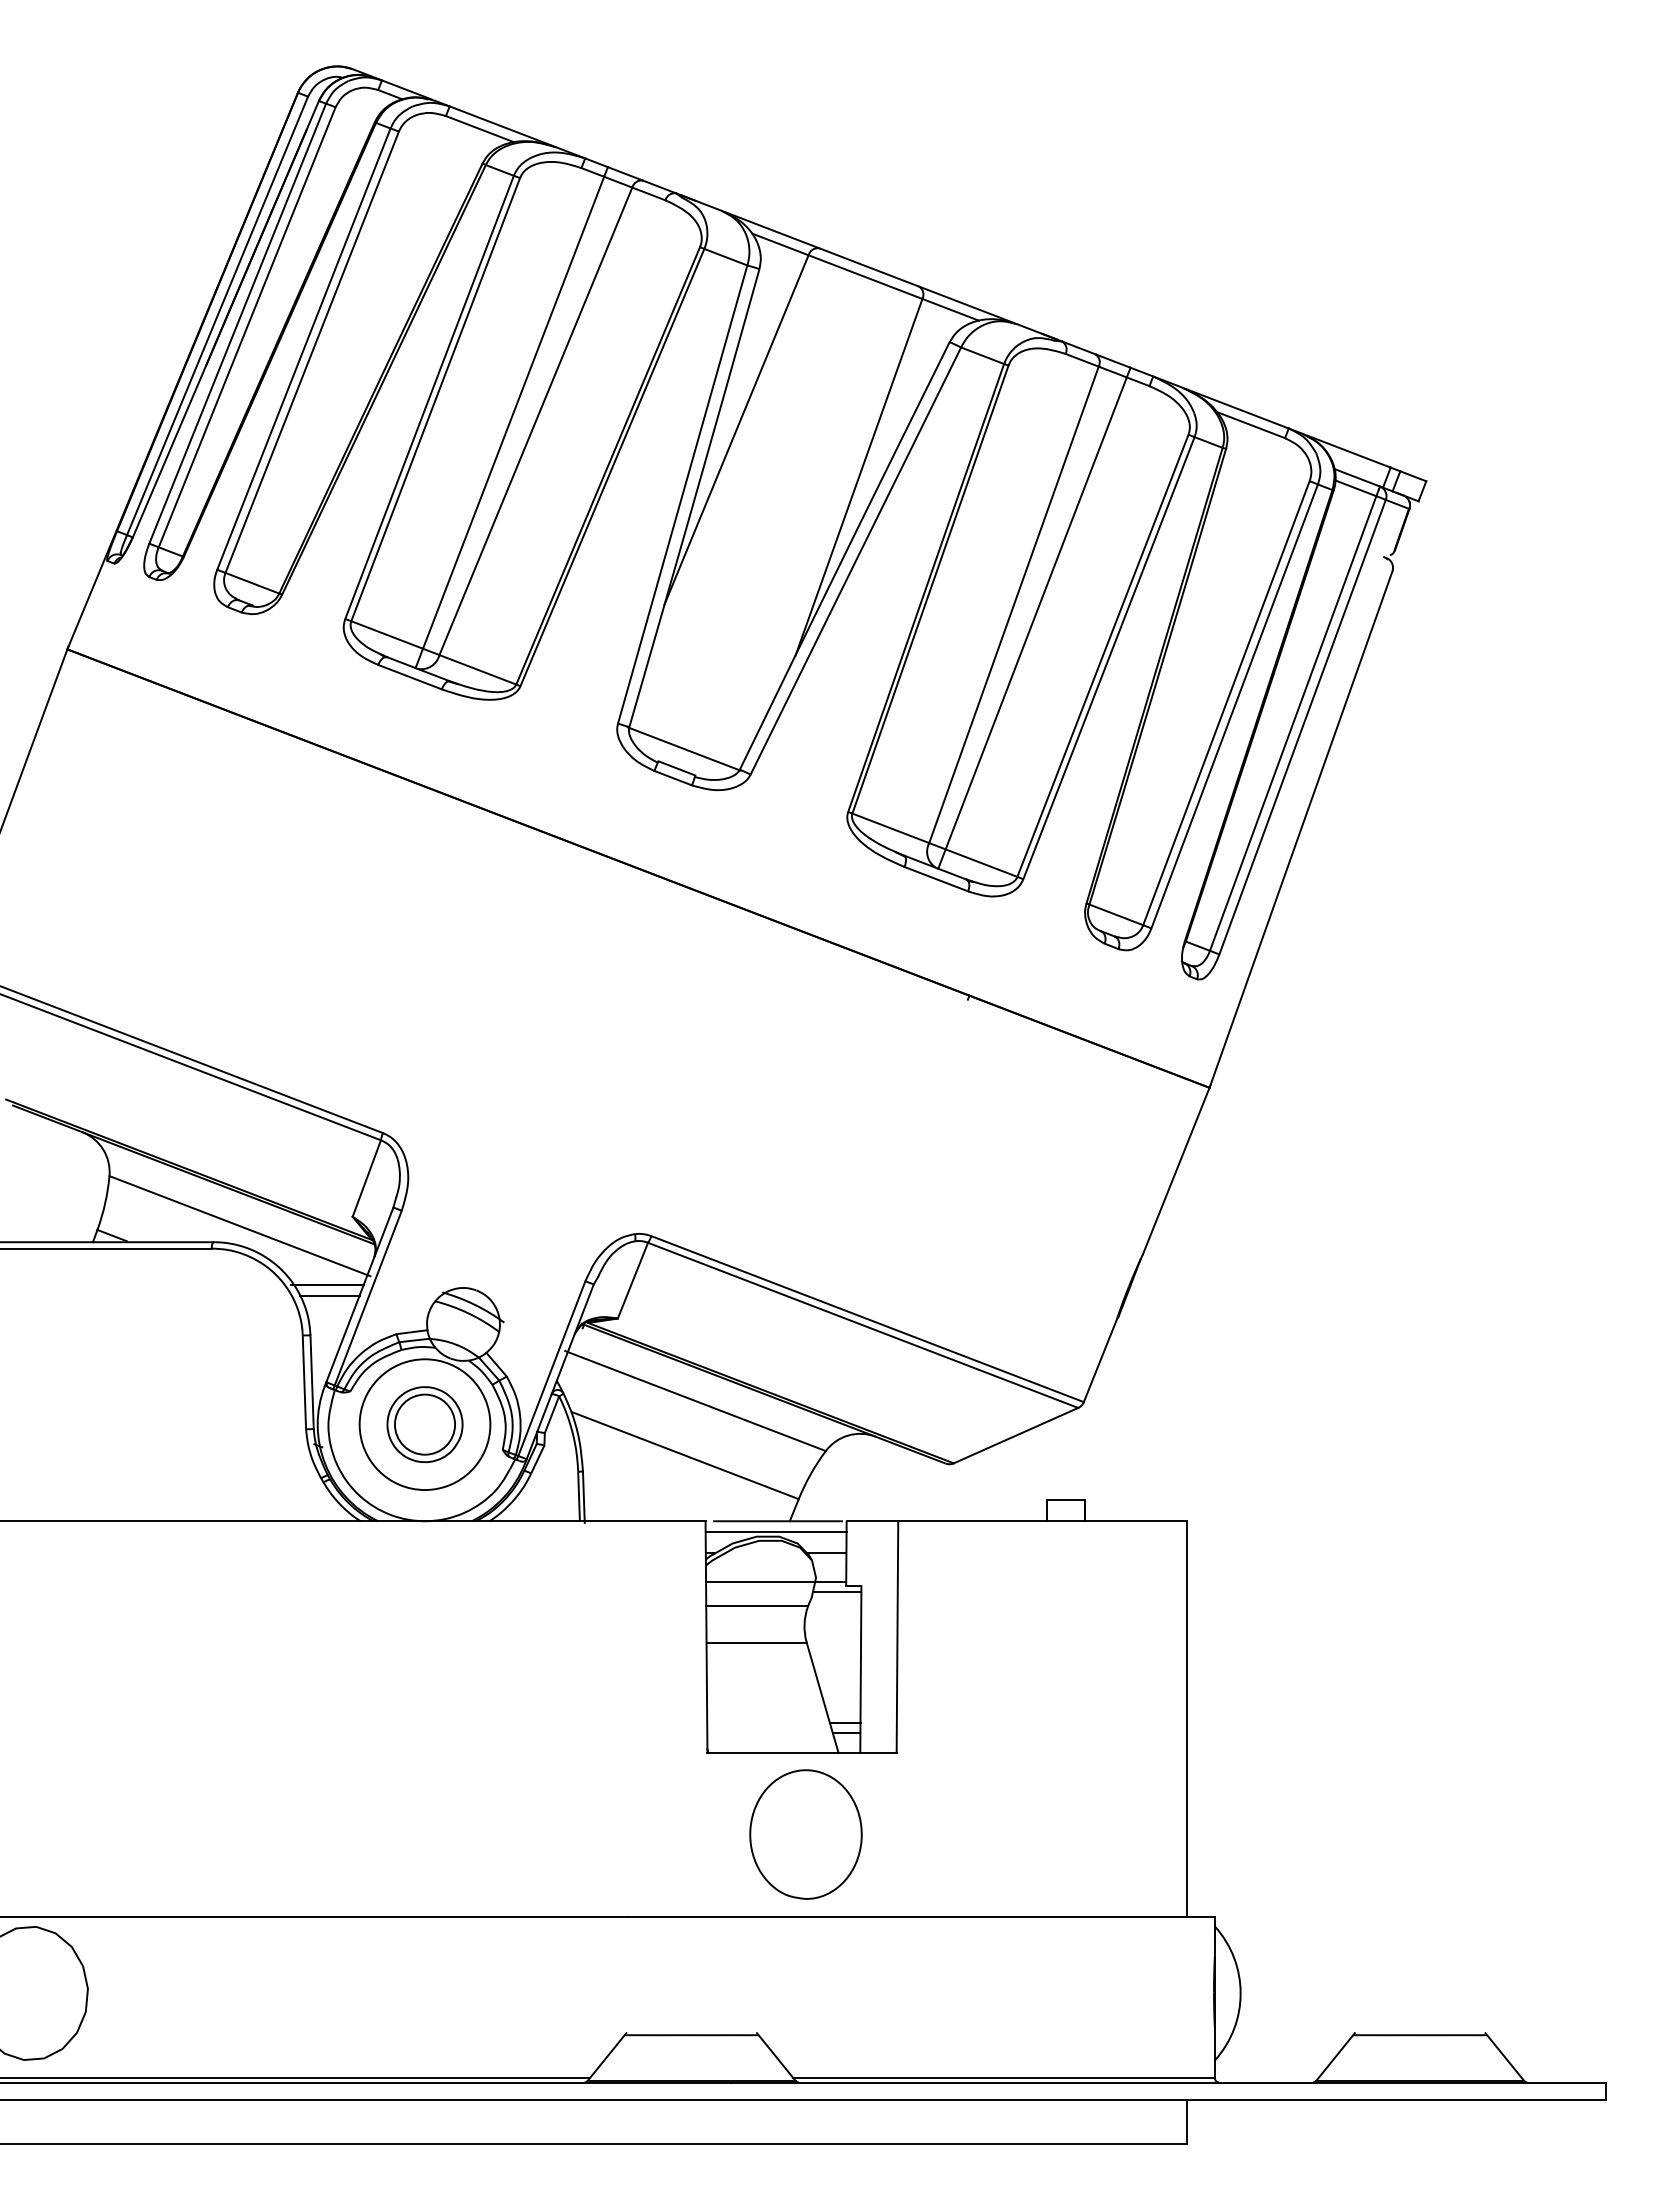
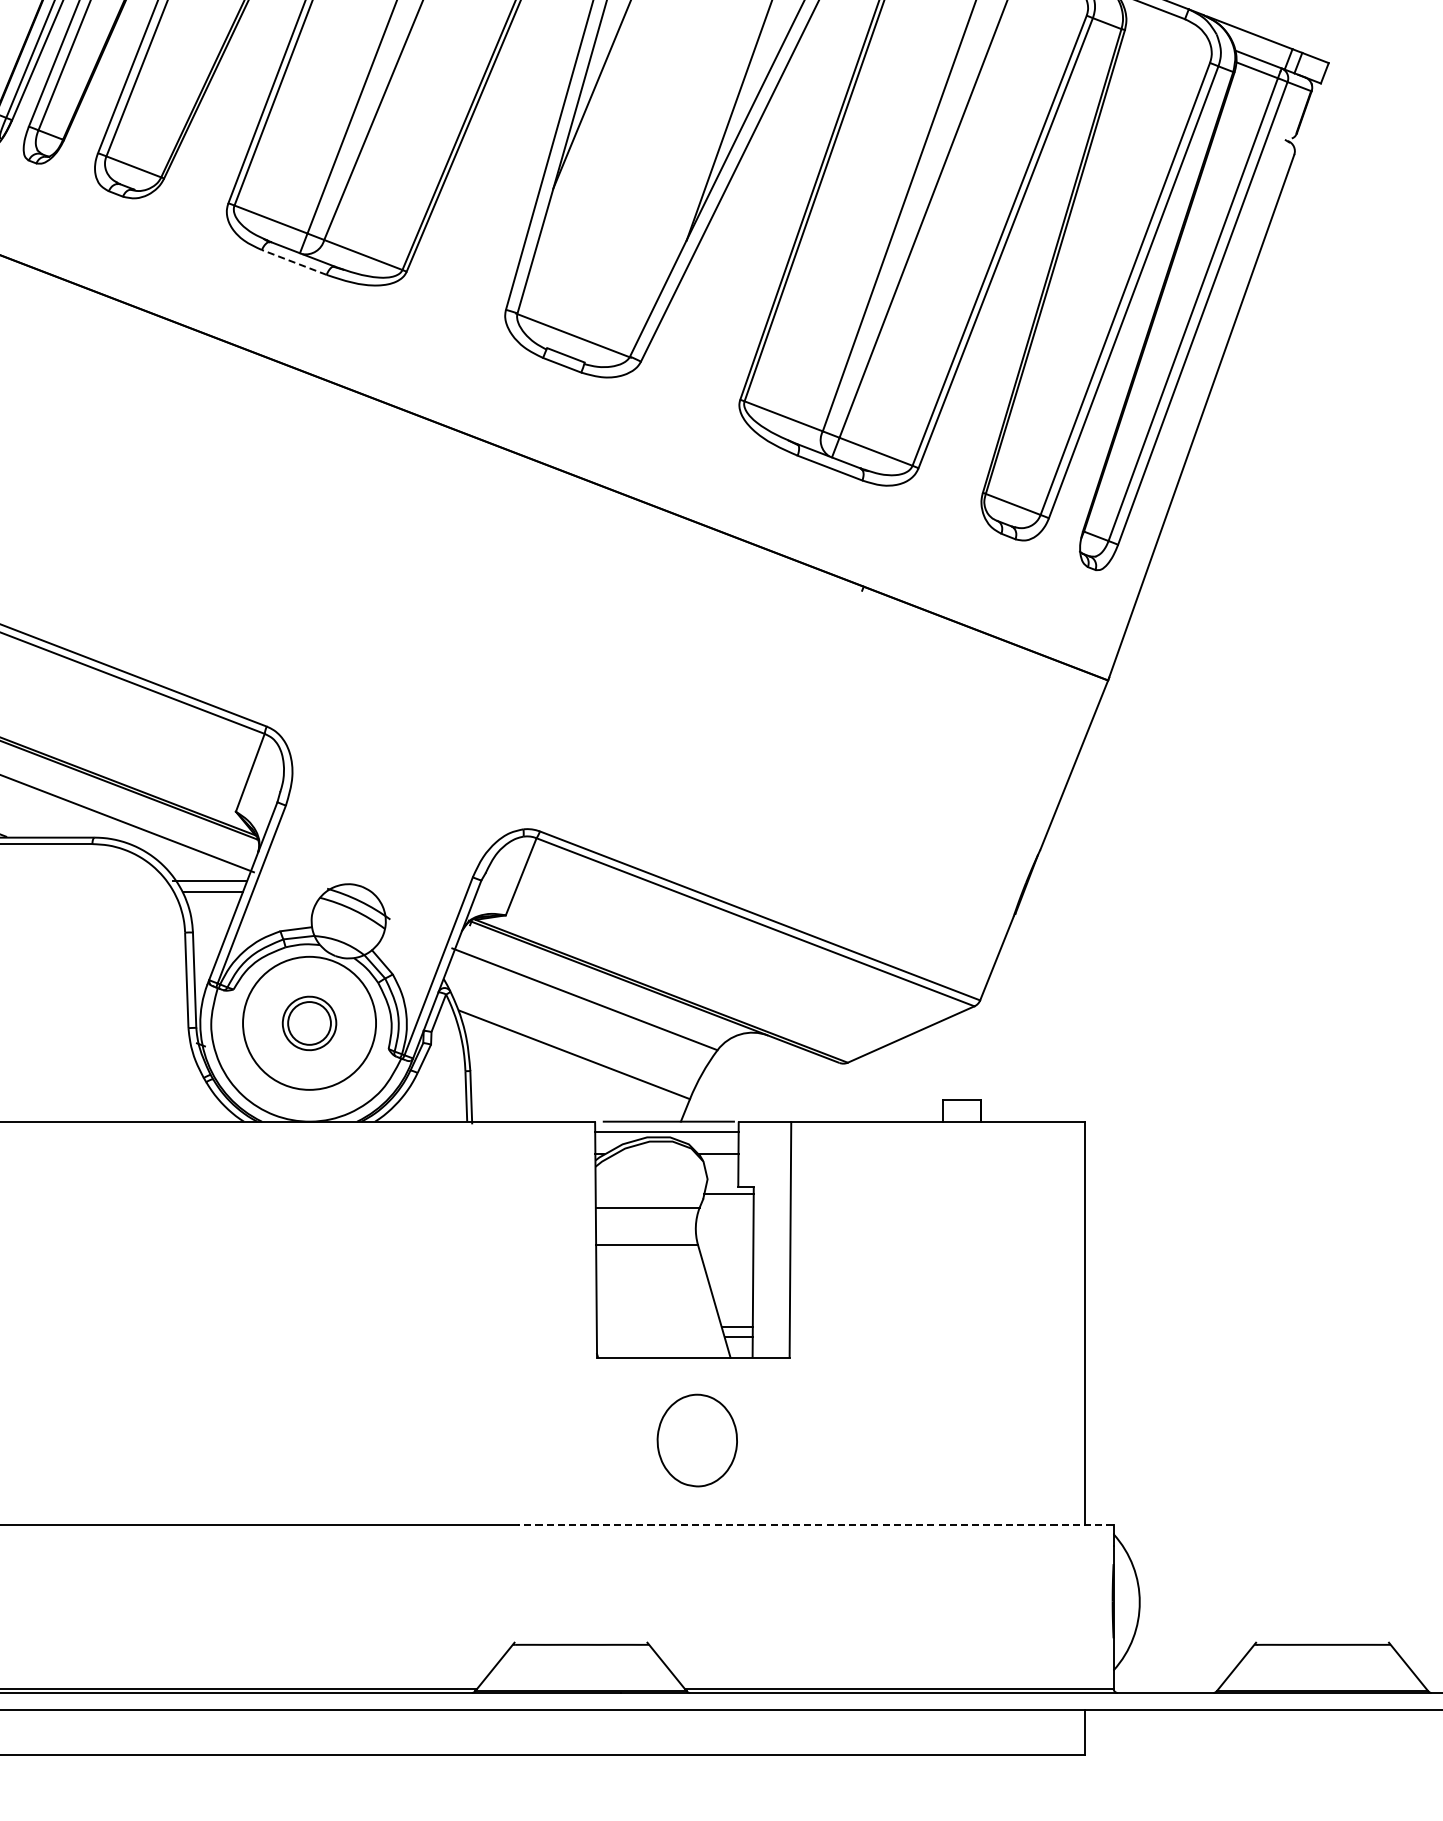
line: (409, 676) -> (293, 261), solid -> dashed
part: (424, 1424) -> (309, 1023), size x0.7
line: (776, 1581) -> (667, 1183), removed
part: (805, 1834) -> (696, 1440), size x0.7
line: (922, 1917) -> (815, 1525), solid -> dashed

